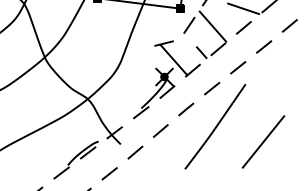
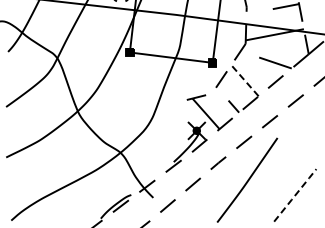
line: (213, 26) -> (245, 80), solid -> dashed
line: (263, 142) -> (295, 195), solid -> dashed

